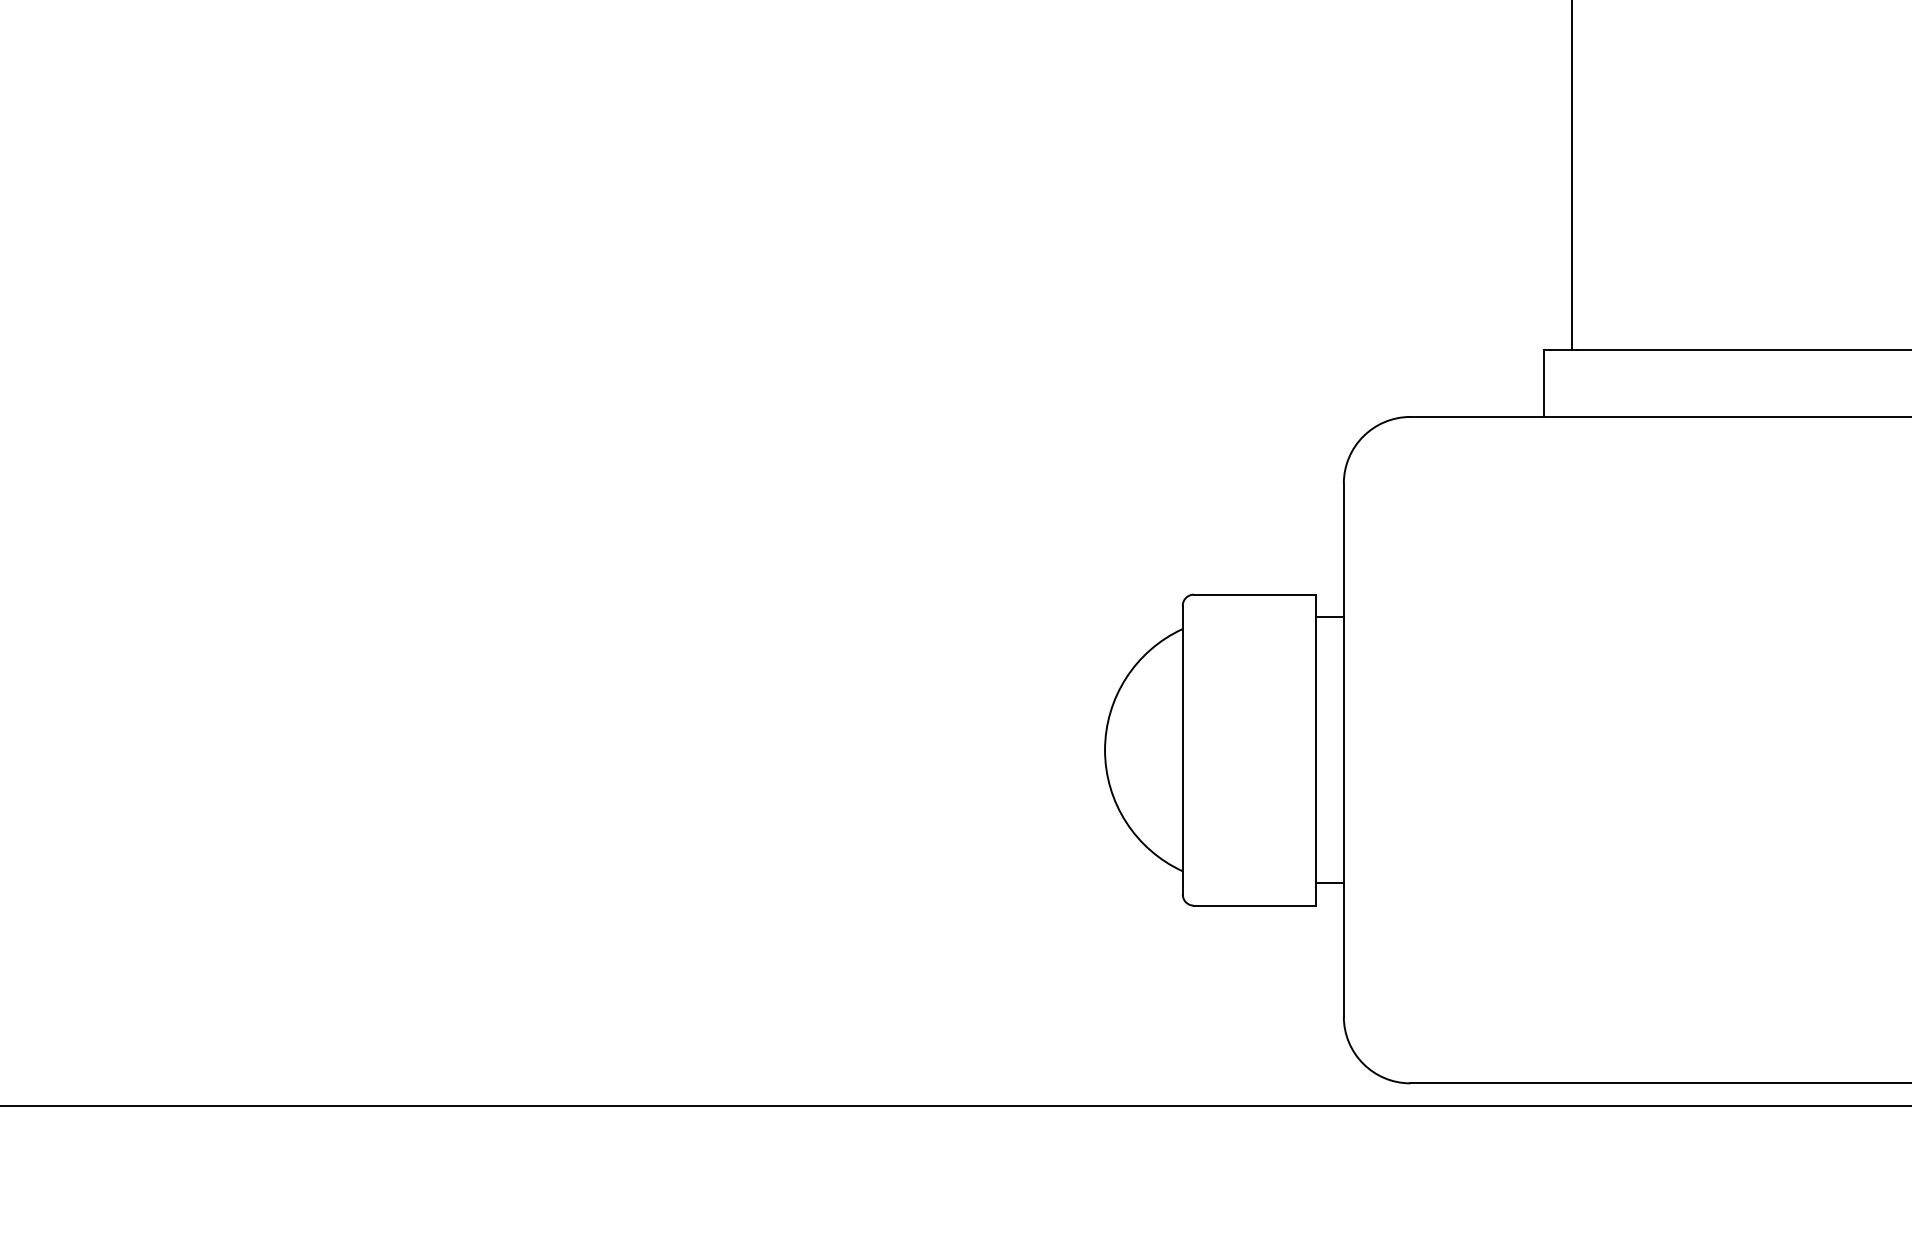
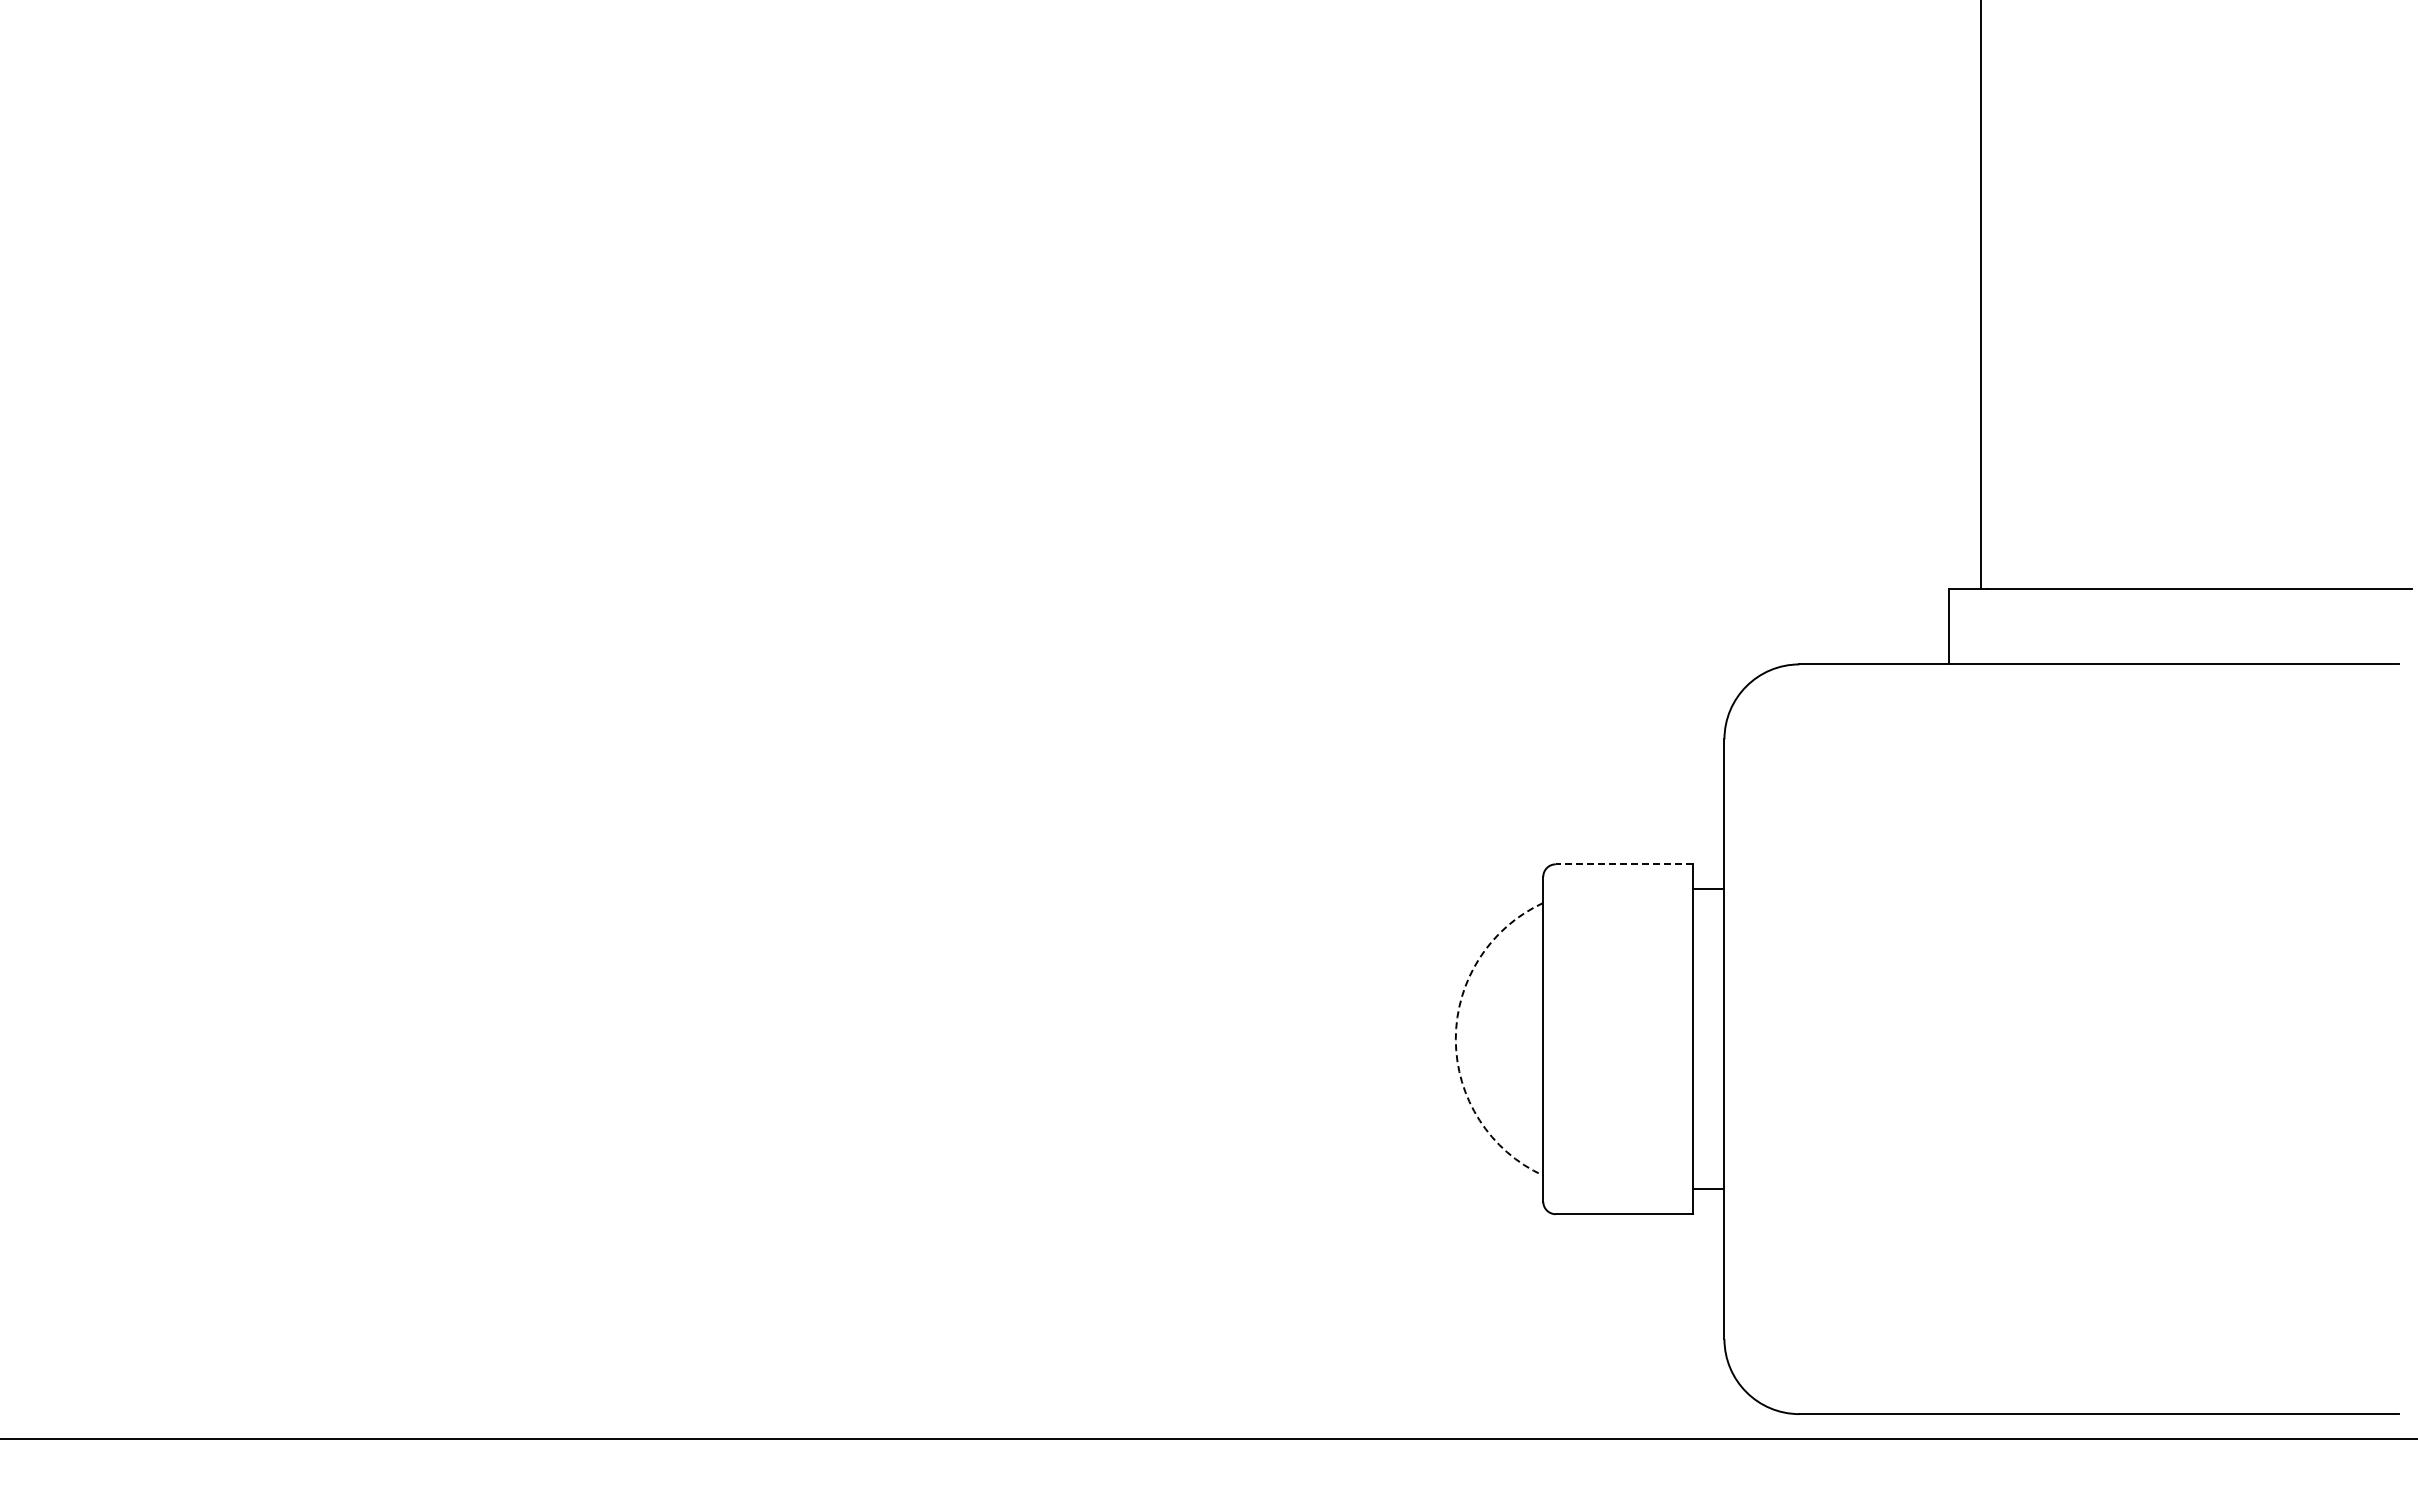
line: (1254, 594) -> (1624, 864), solid -> dashed
arc: (1104, 750) -> (1455, 1039), solid -> dashed

